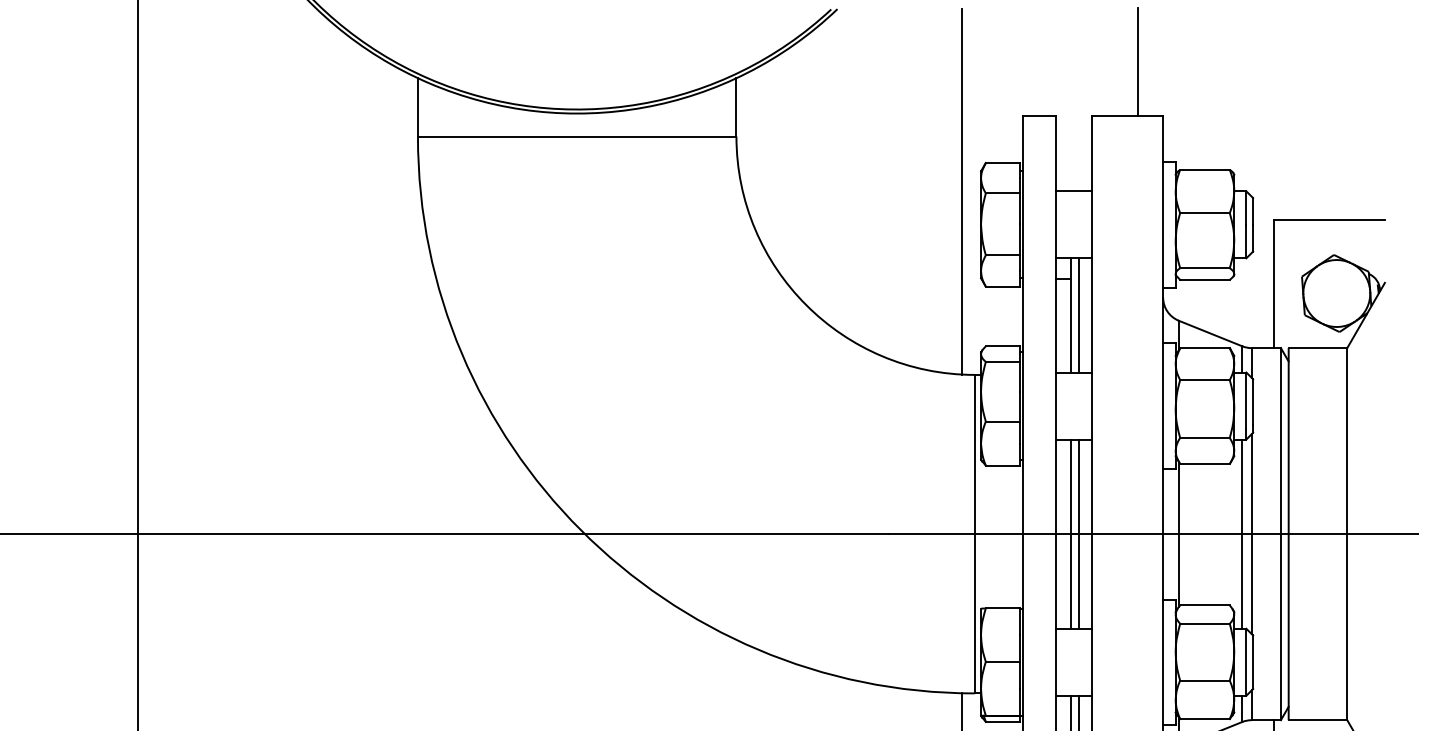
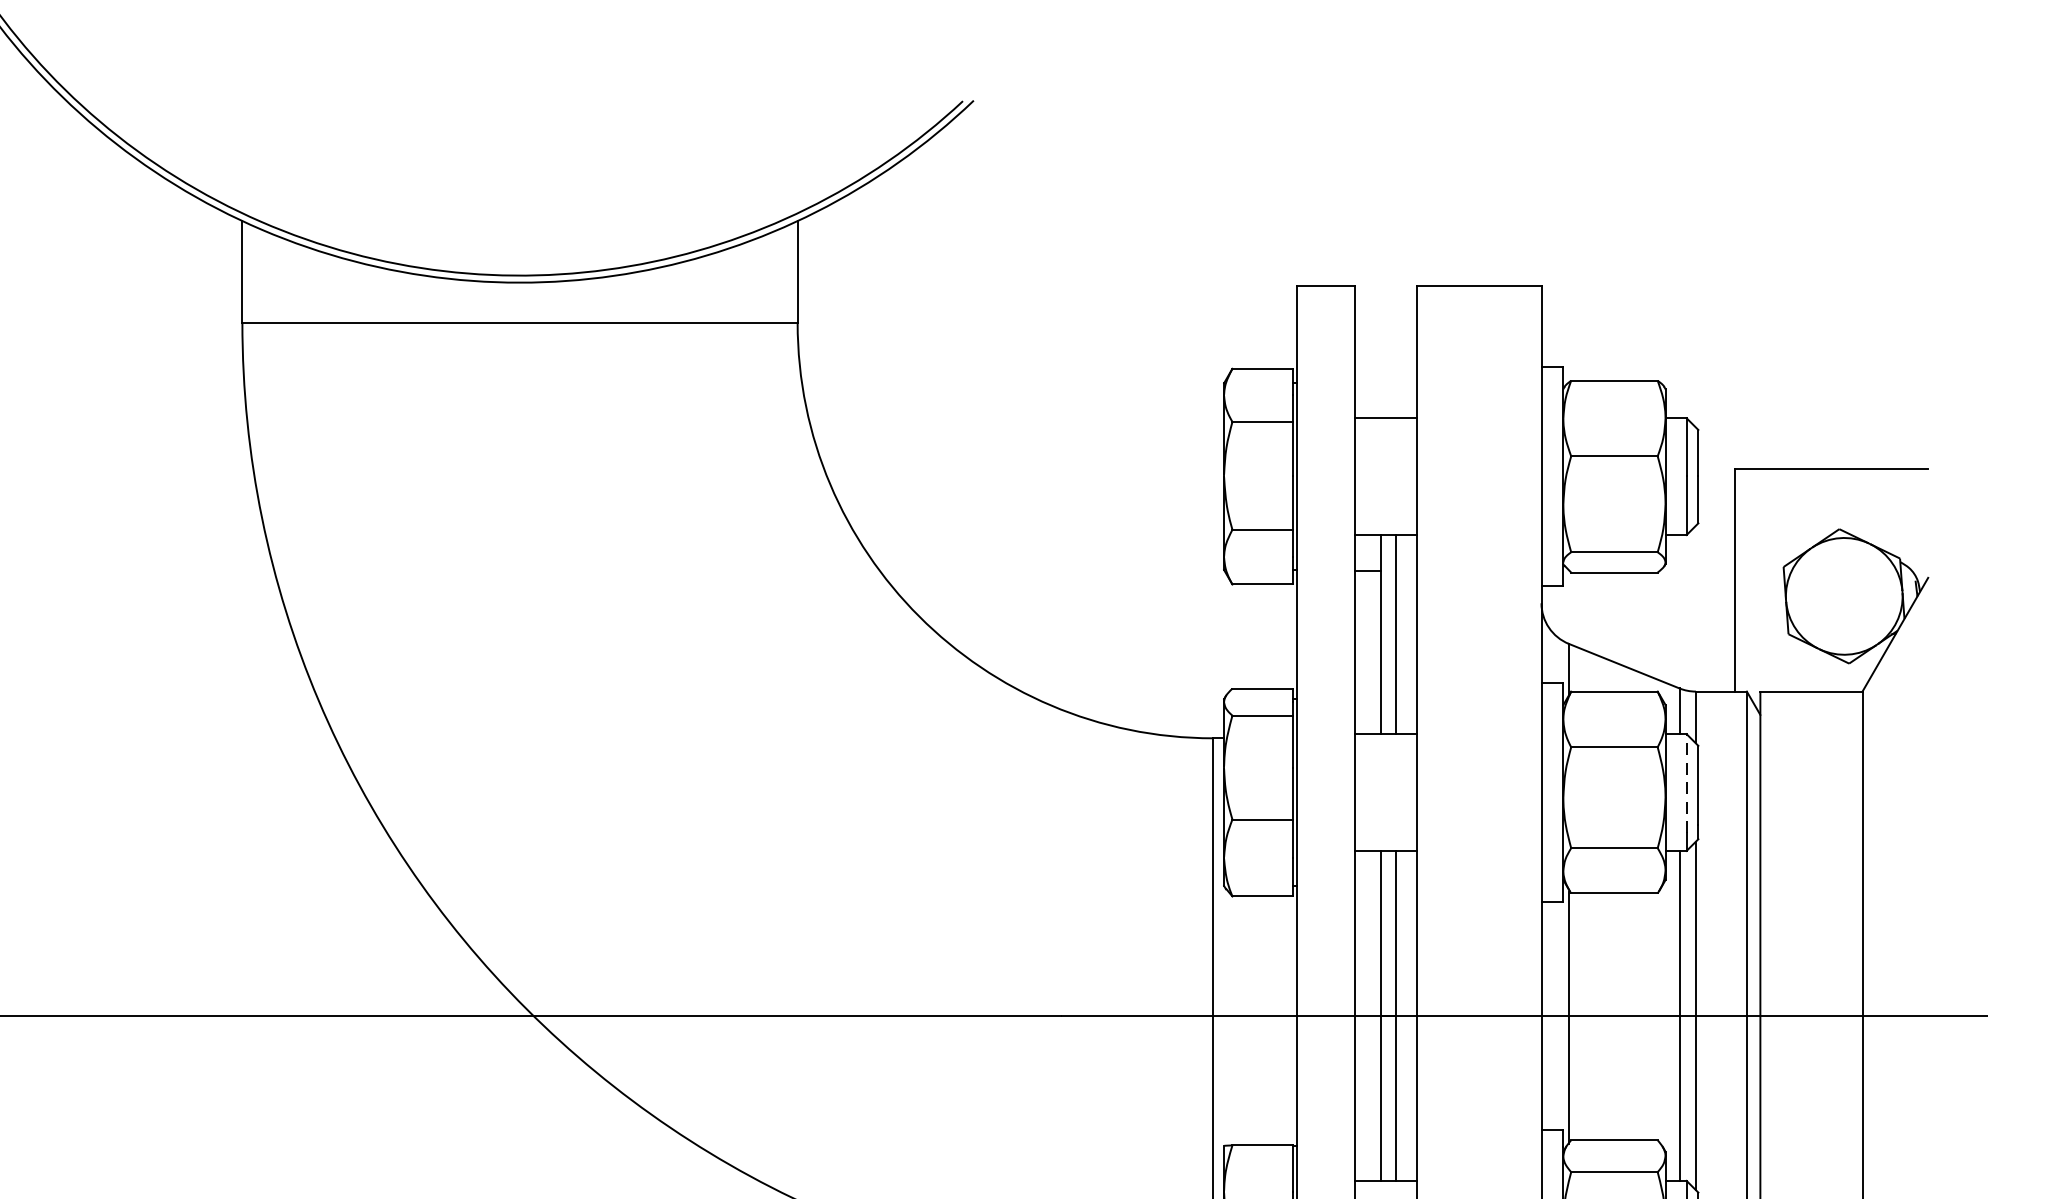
line: (1138, 61) -> (1498, 191), removed
line: (962, 191) -> (1191, 418), removed
line: (1246, 400) -> (1686, 782), solid -> dashed

